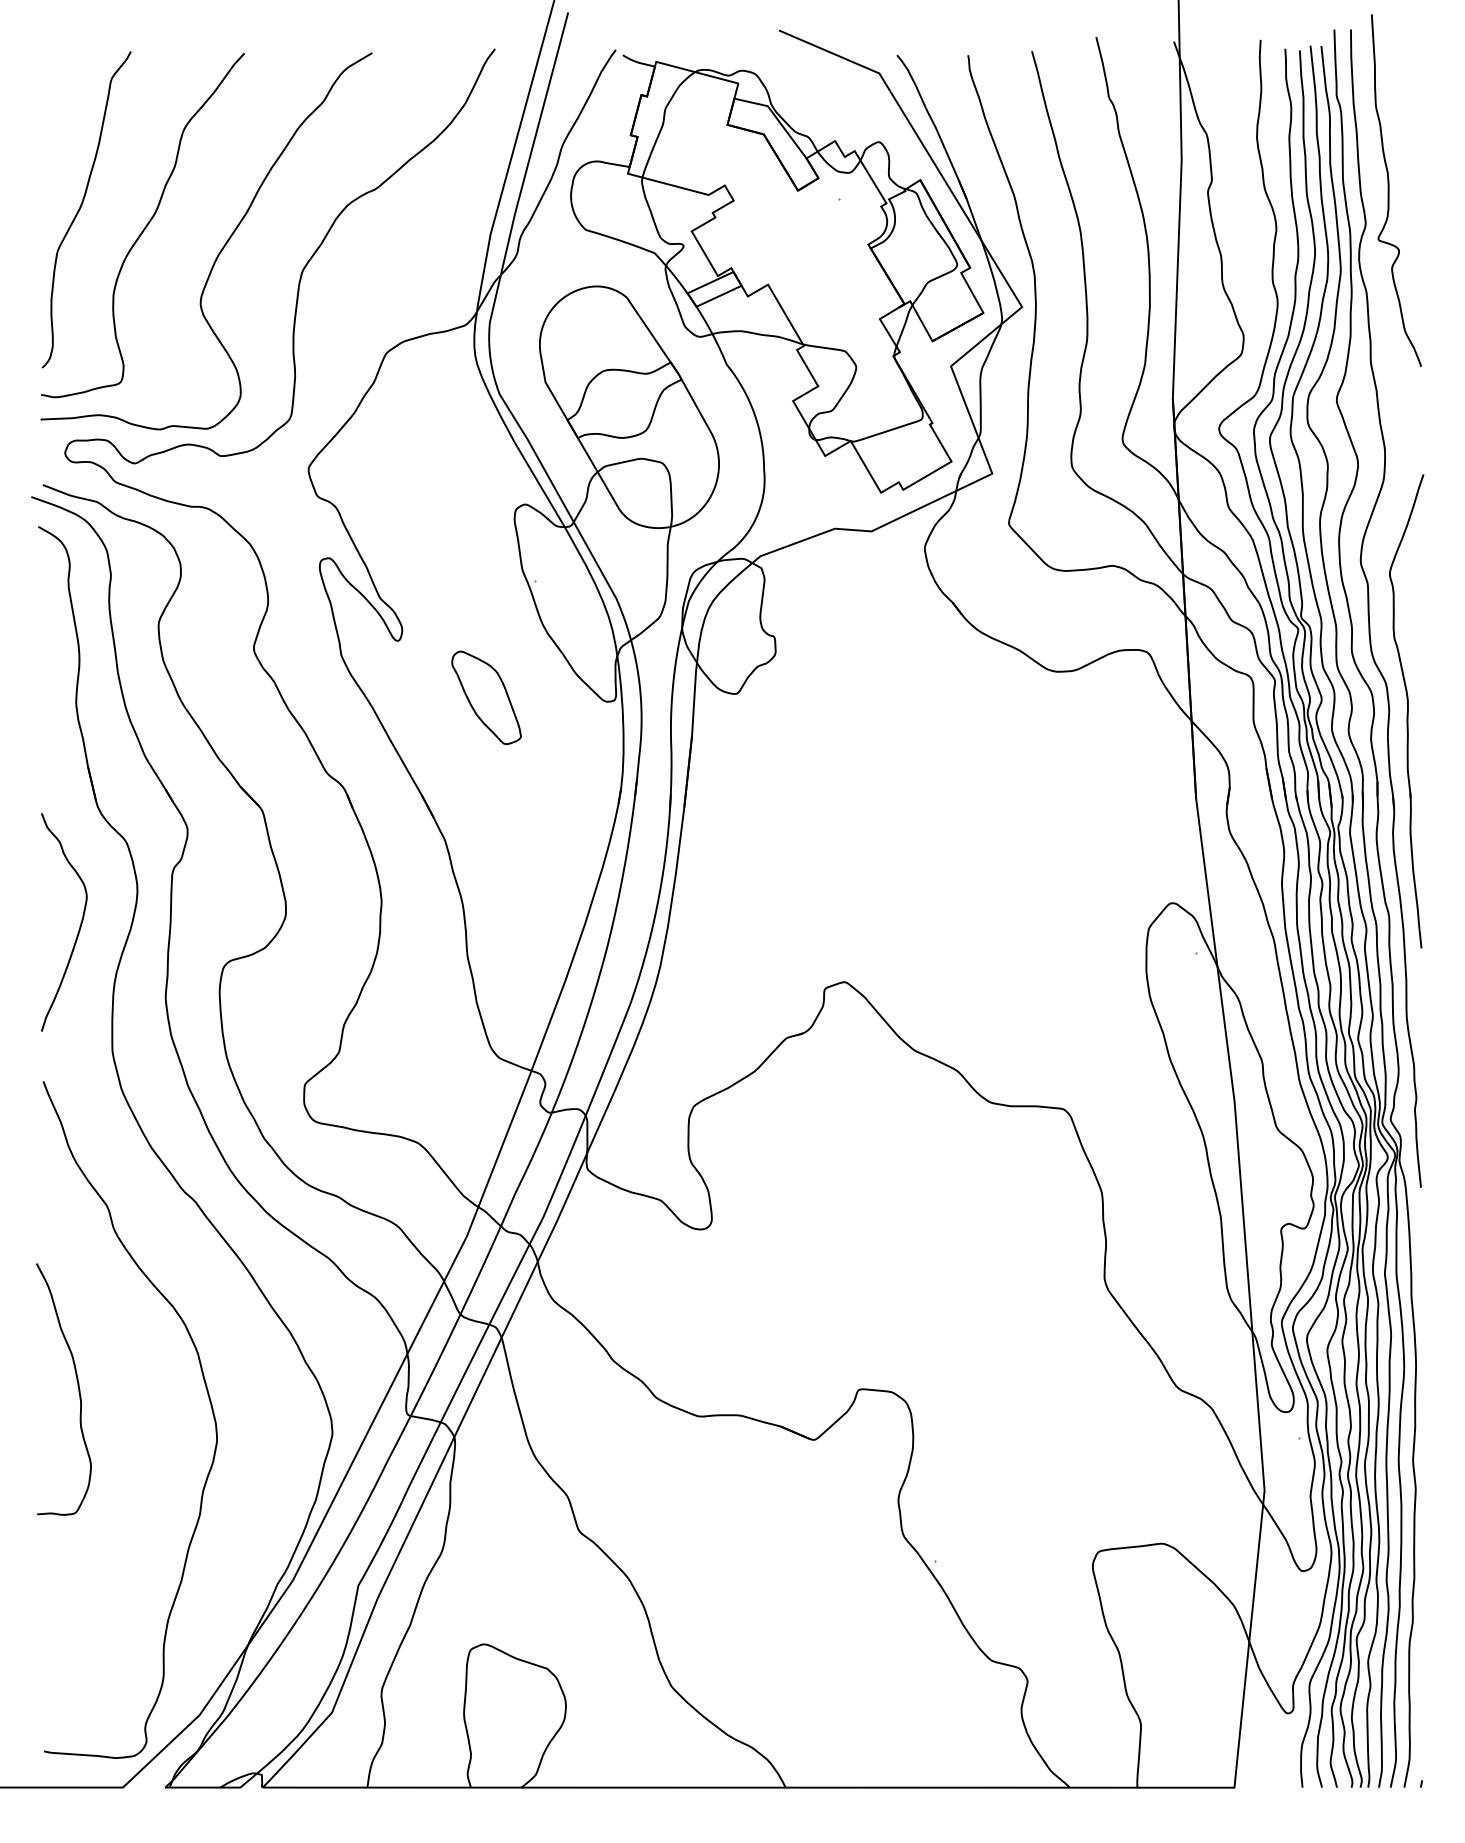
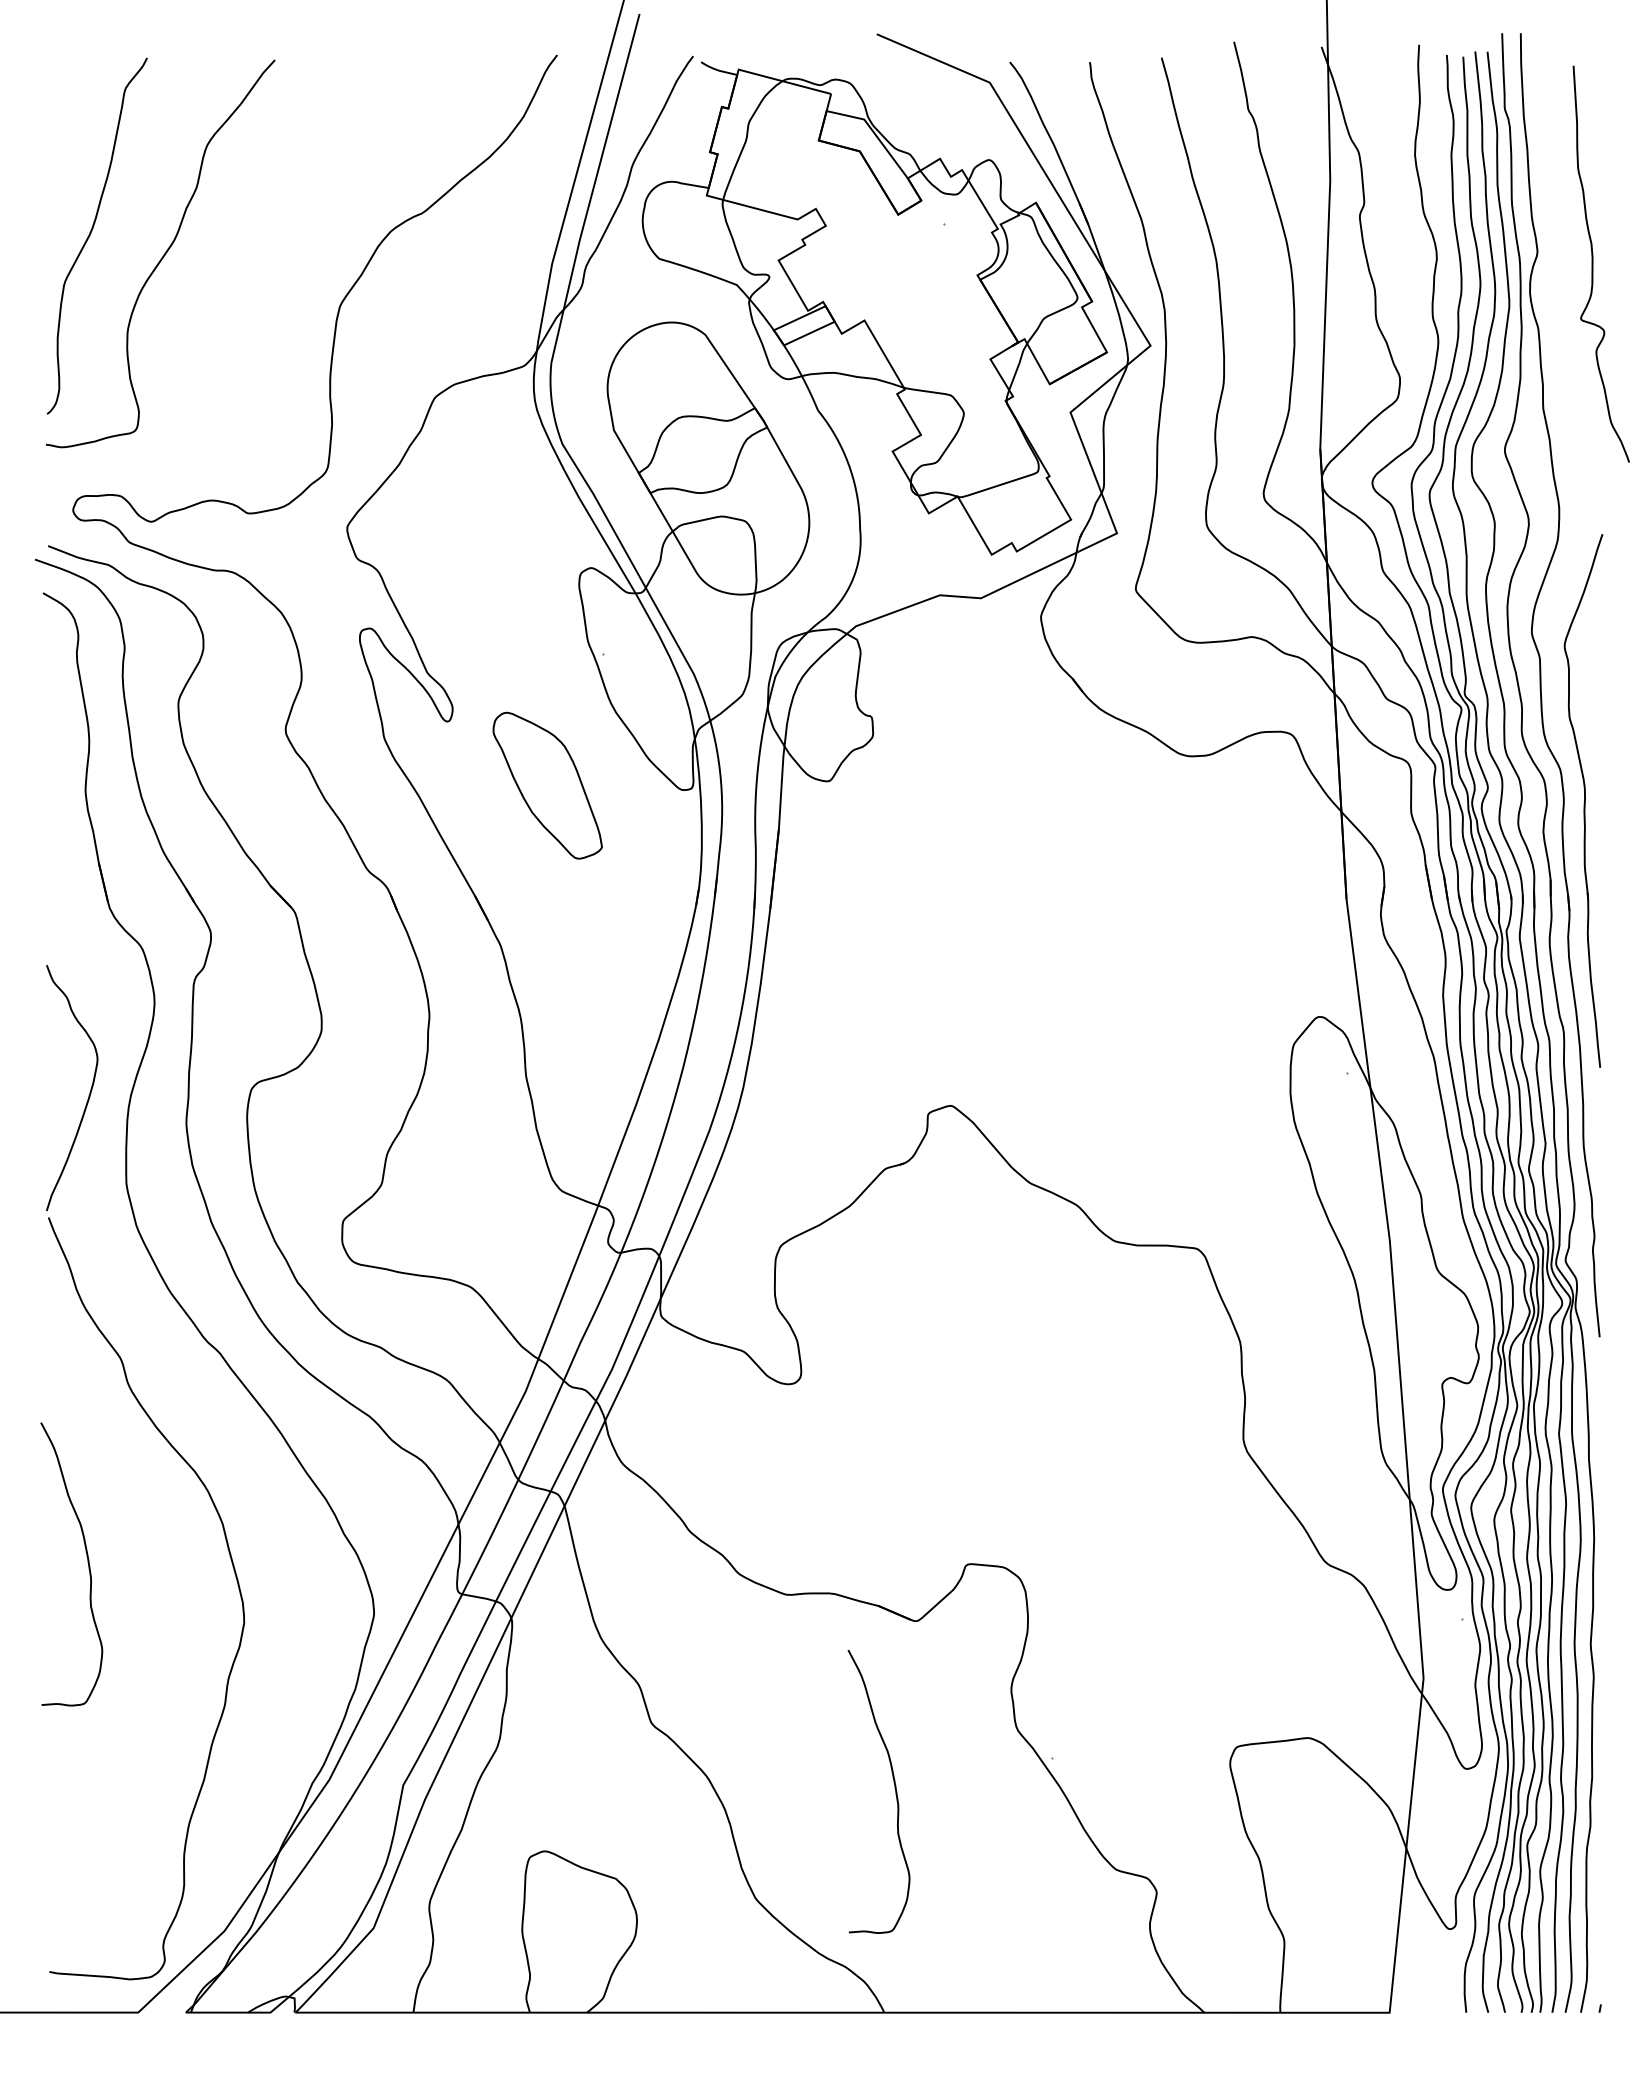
curve: (1389, 190) -> (1593, 264), moved
curve: (219, 251) -> (246, 283), removed
part: (486, 697) -> (547, 785), size x1.4
curve: (79, 926) -> (89, 1092), moved
curve: (794, 1588) -> (894, 1788), added

